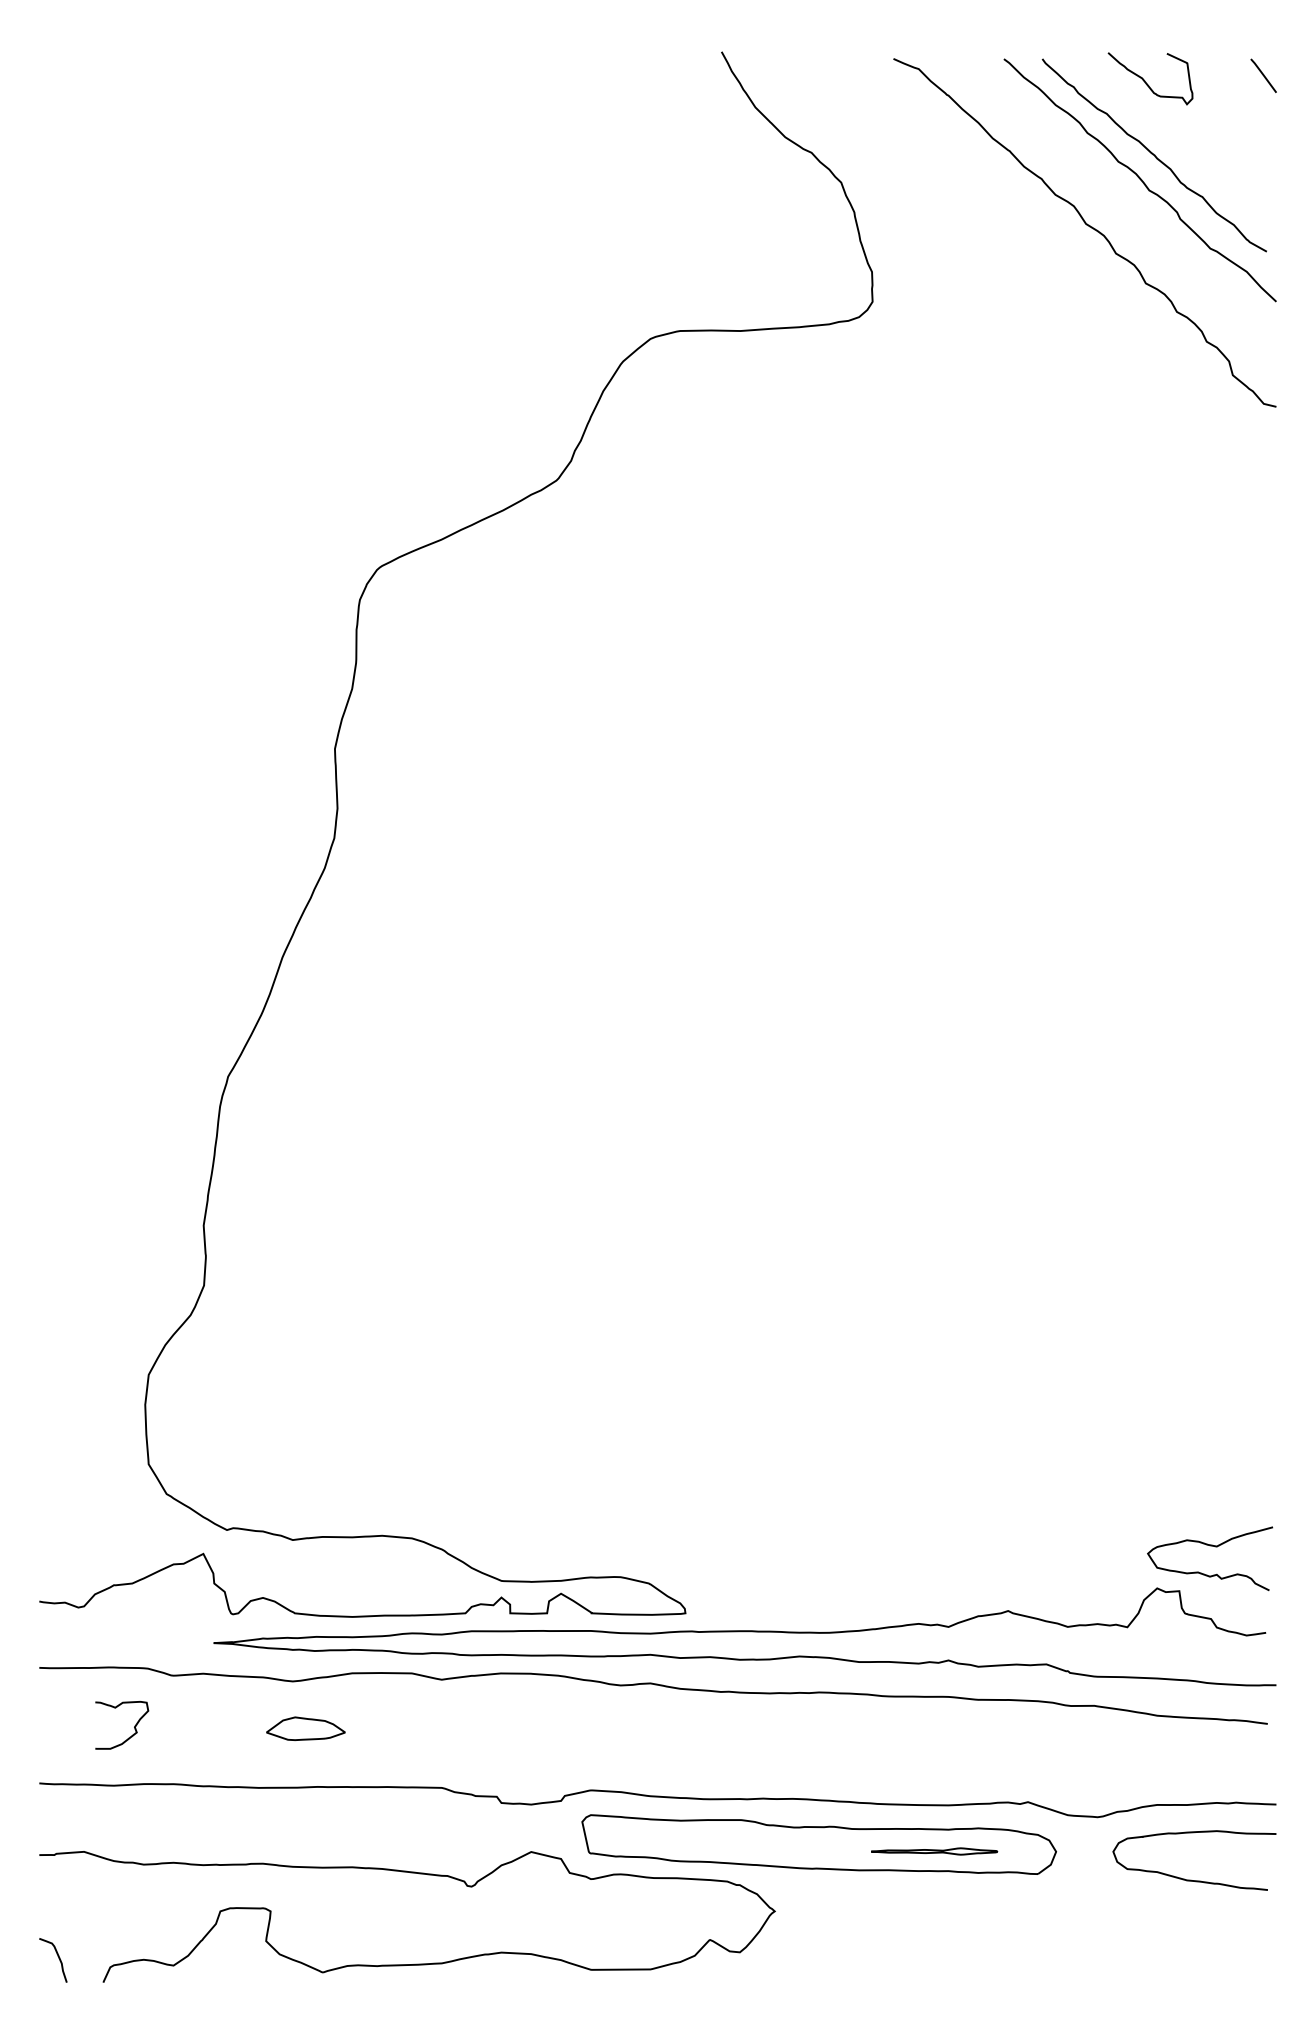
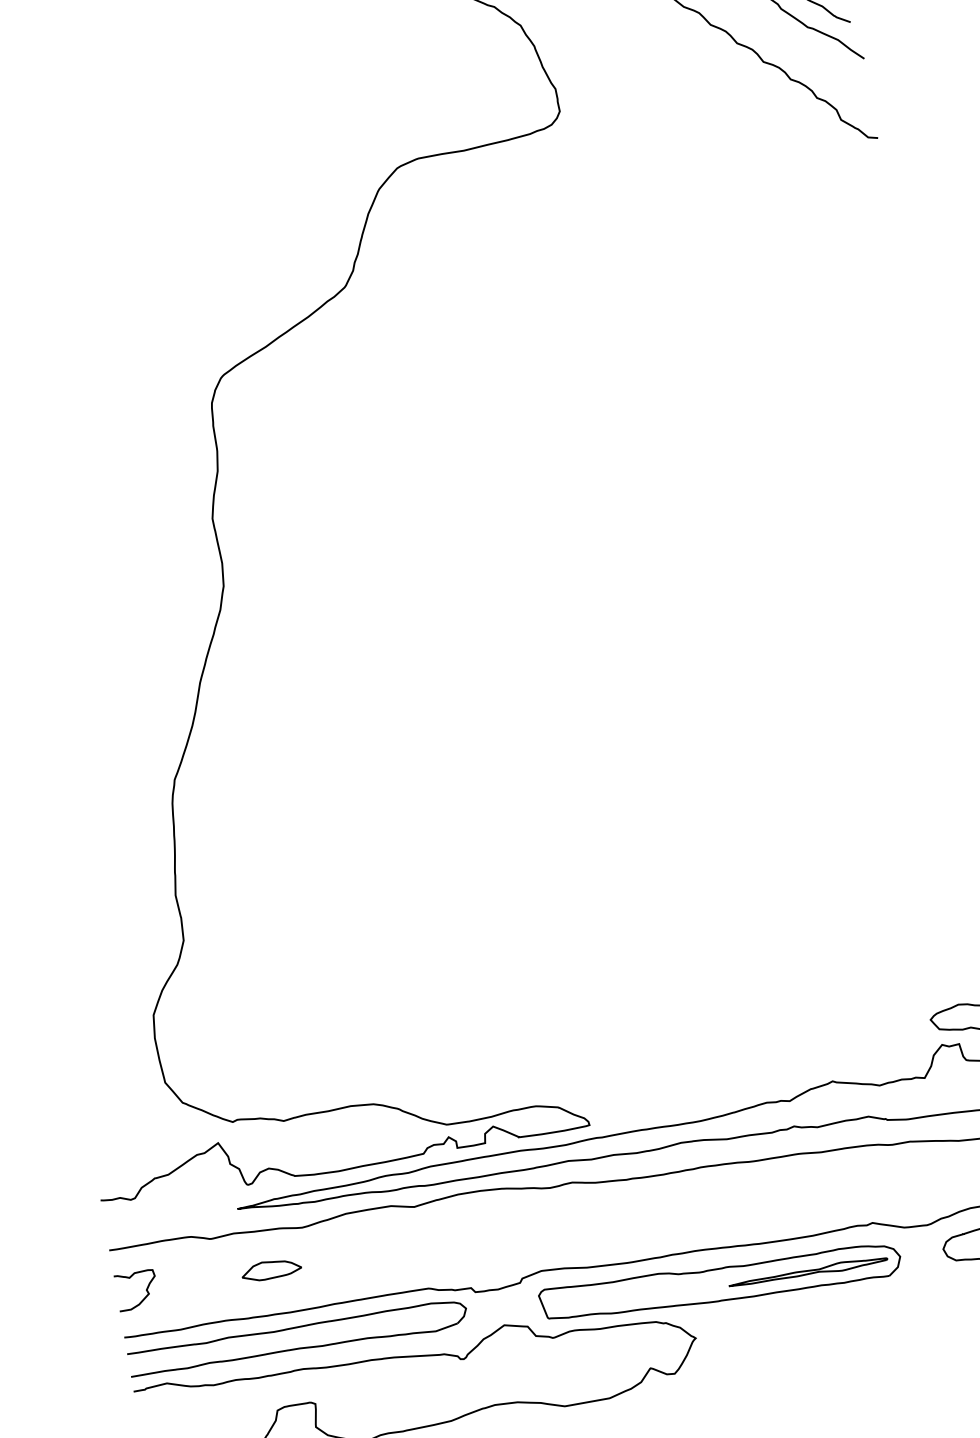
curve: (134, 1725) -> (146, 1288), moved
part: (305, 1728) -> (271, 1269), moved
part: (262, 1835) -> (299, 1347), added
part: (934, 1851) -> (808, 1272), size x1.67

